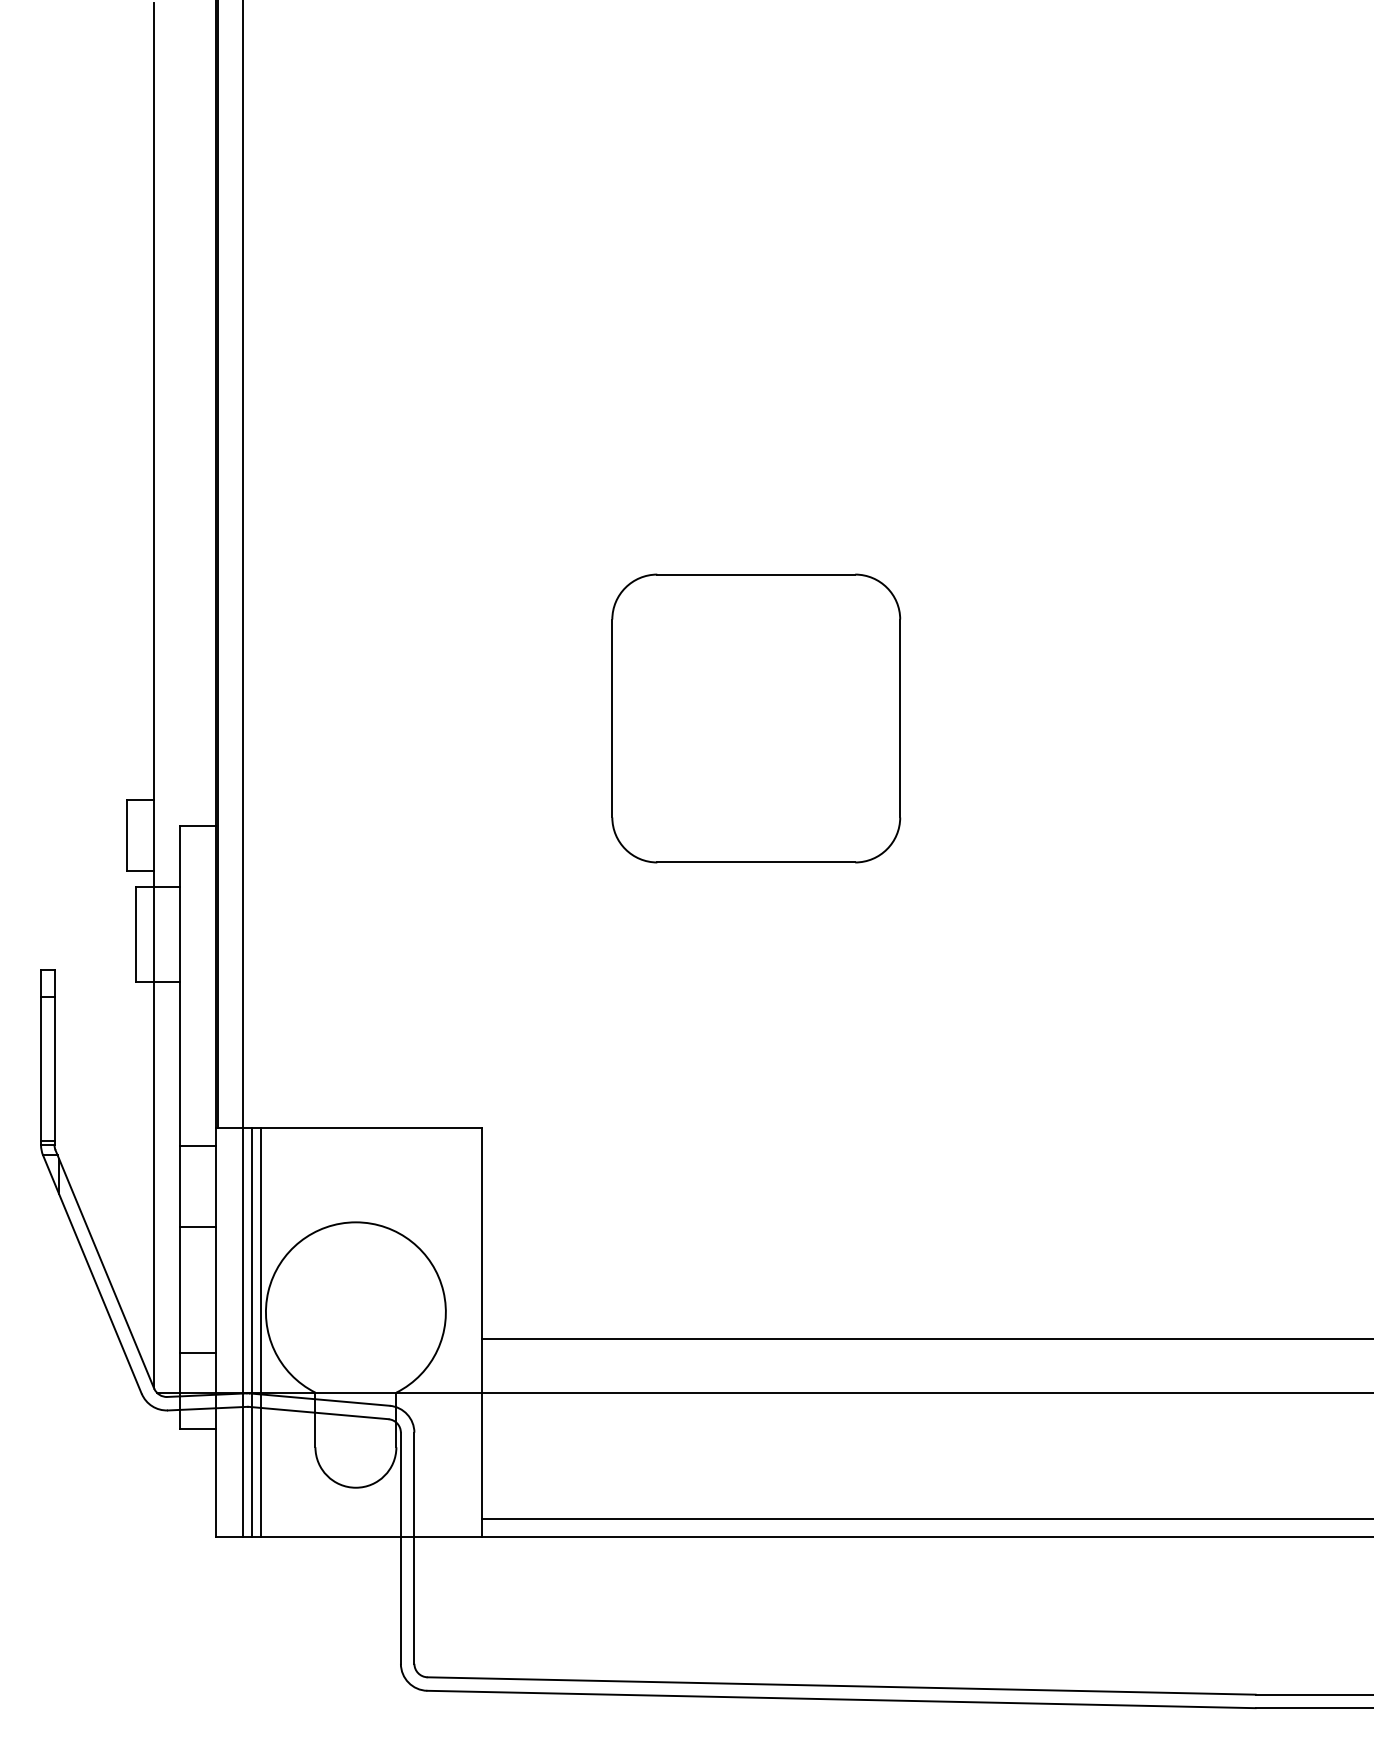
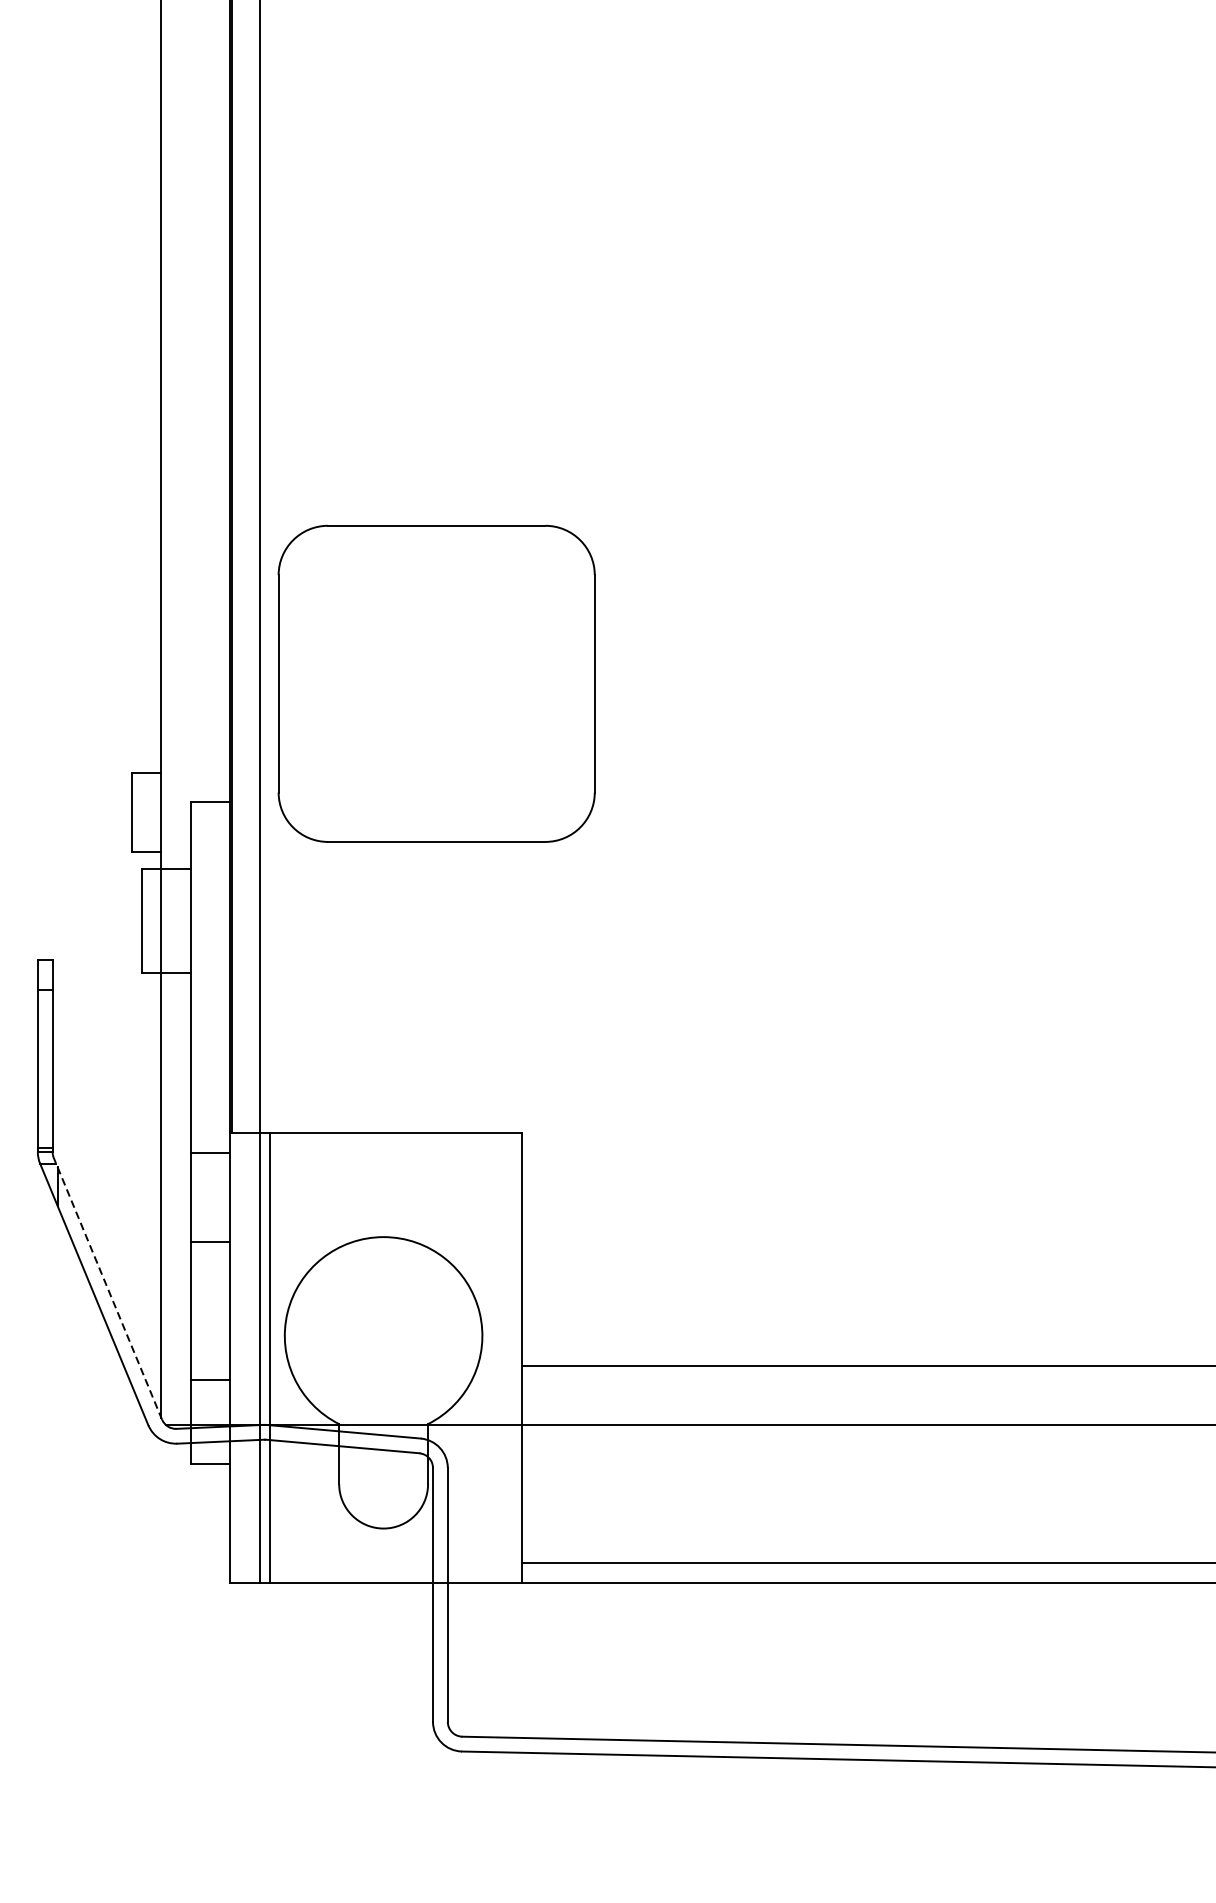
part: (756, 718) -> (436, 683), moved
line: (104, 1268) -> (107, 1287), solid -> dashed
line: (261, 1332) -> (279, 1358), removed

